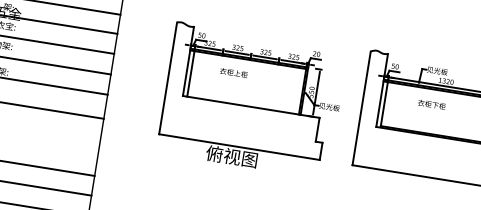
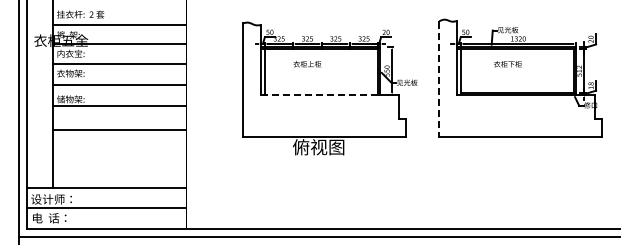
line: (241, 105) -> (320, 95), solid -> dashed
line: (361, 108) -> (439, 79), solid -> dashed

